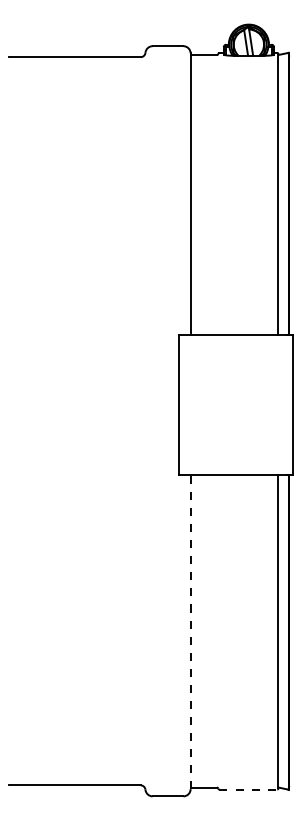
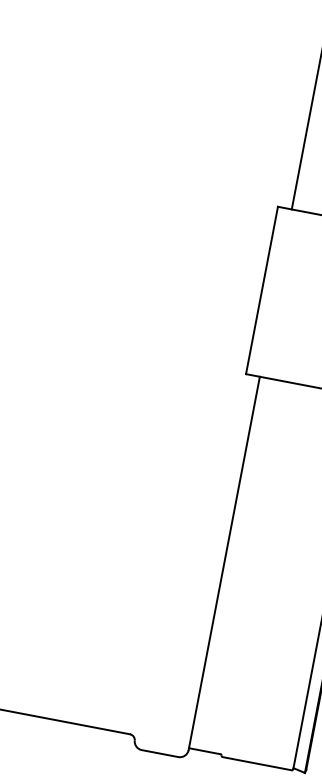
line: (190, 632) -> (224, 563), dashed -> solid
line: (248, 789) -> (257, 763), dashed -> solid

